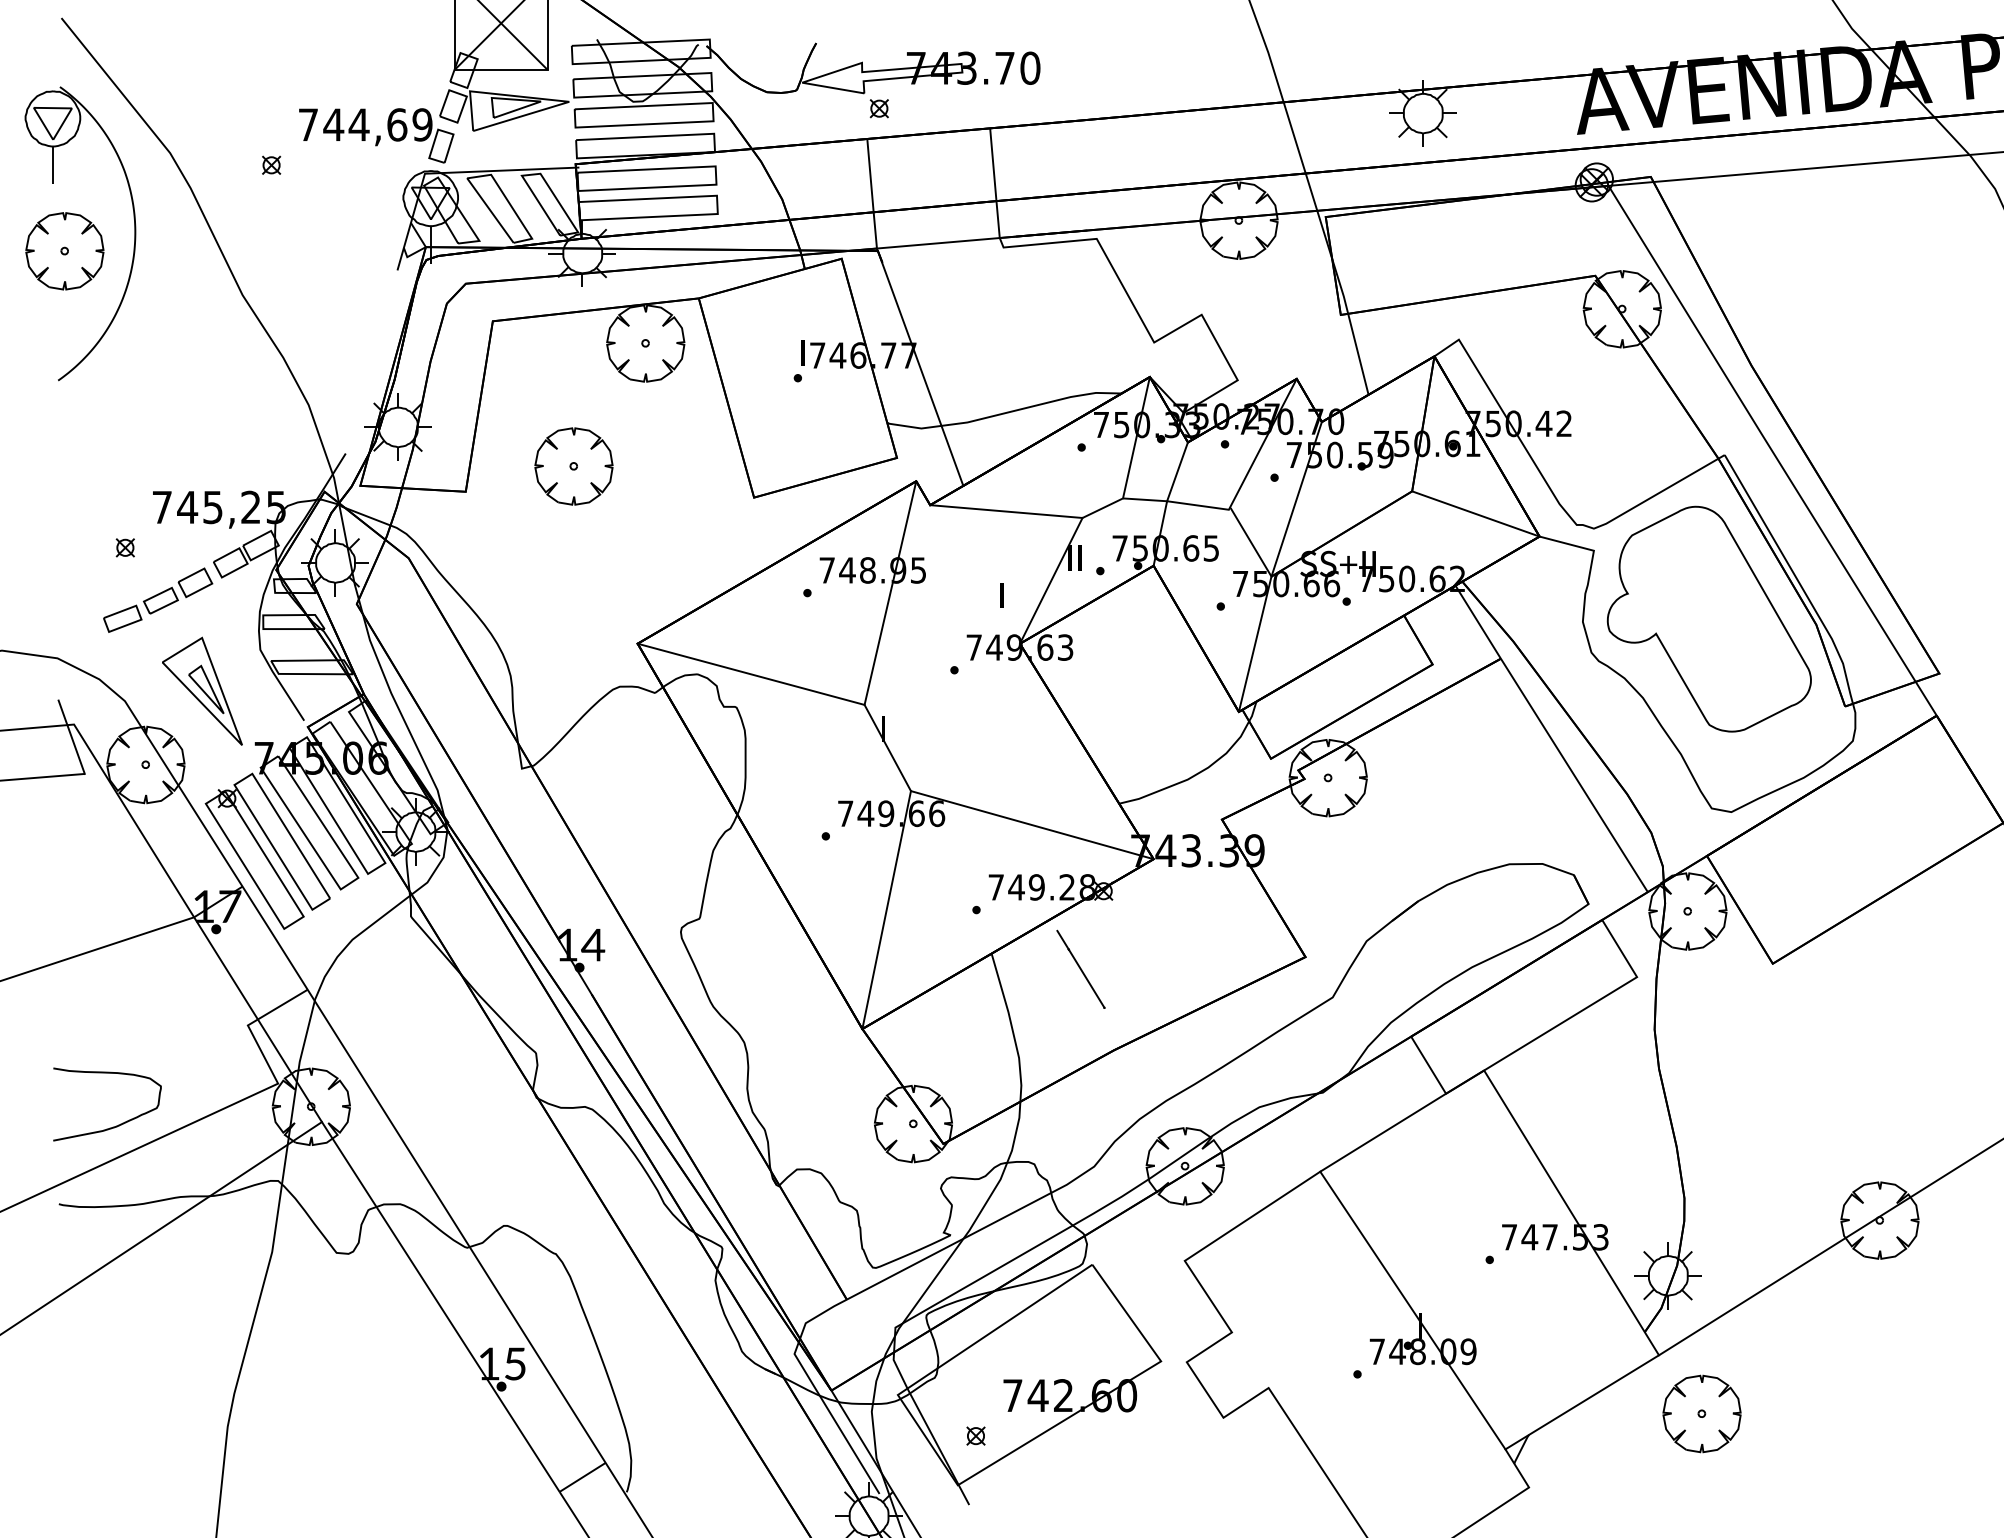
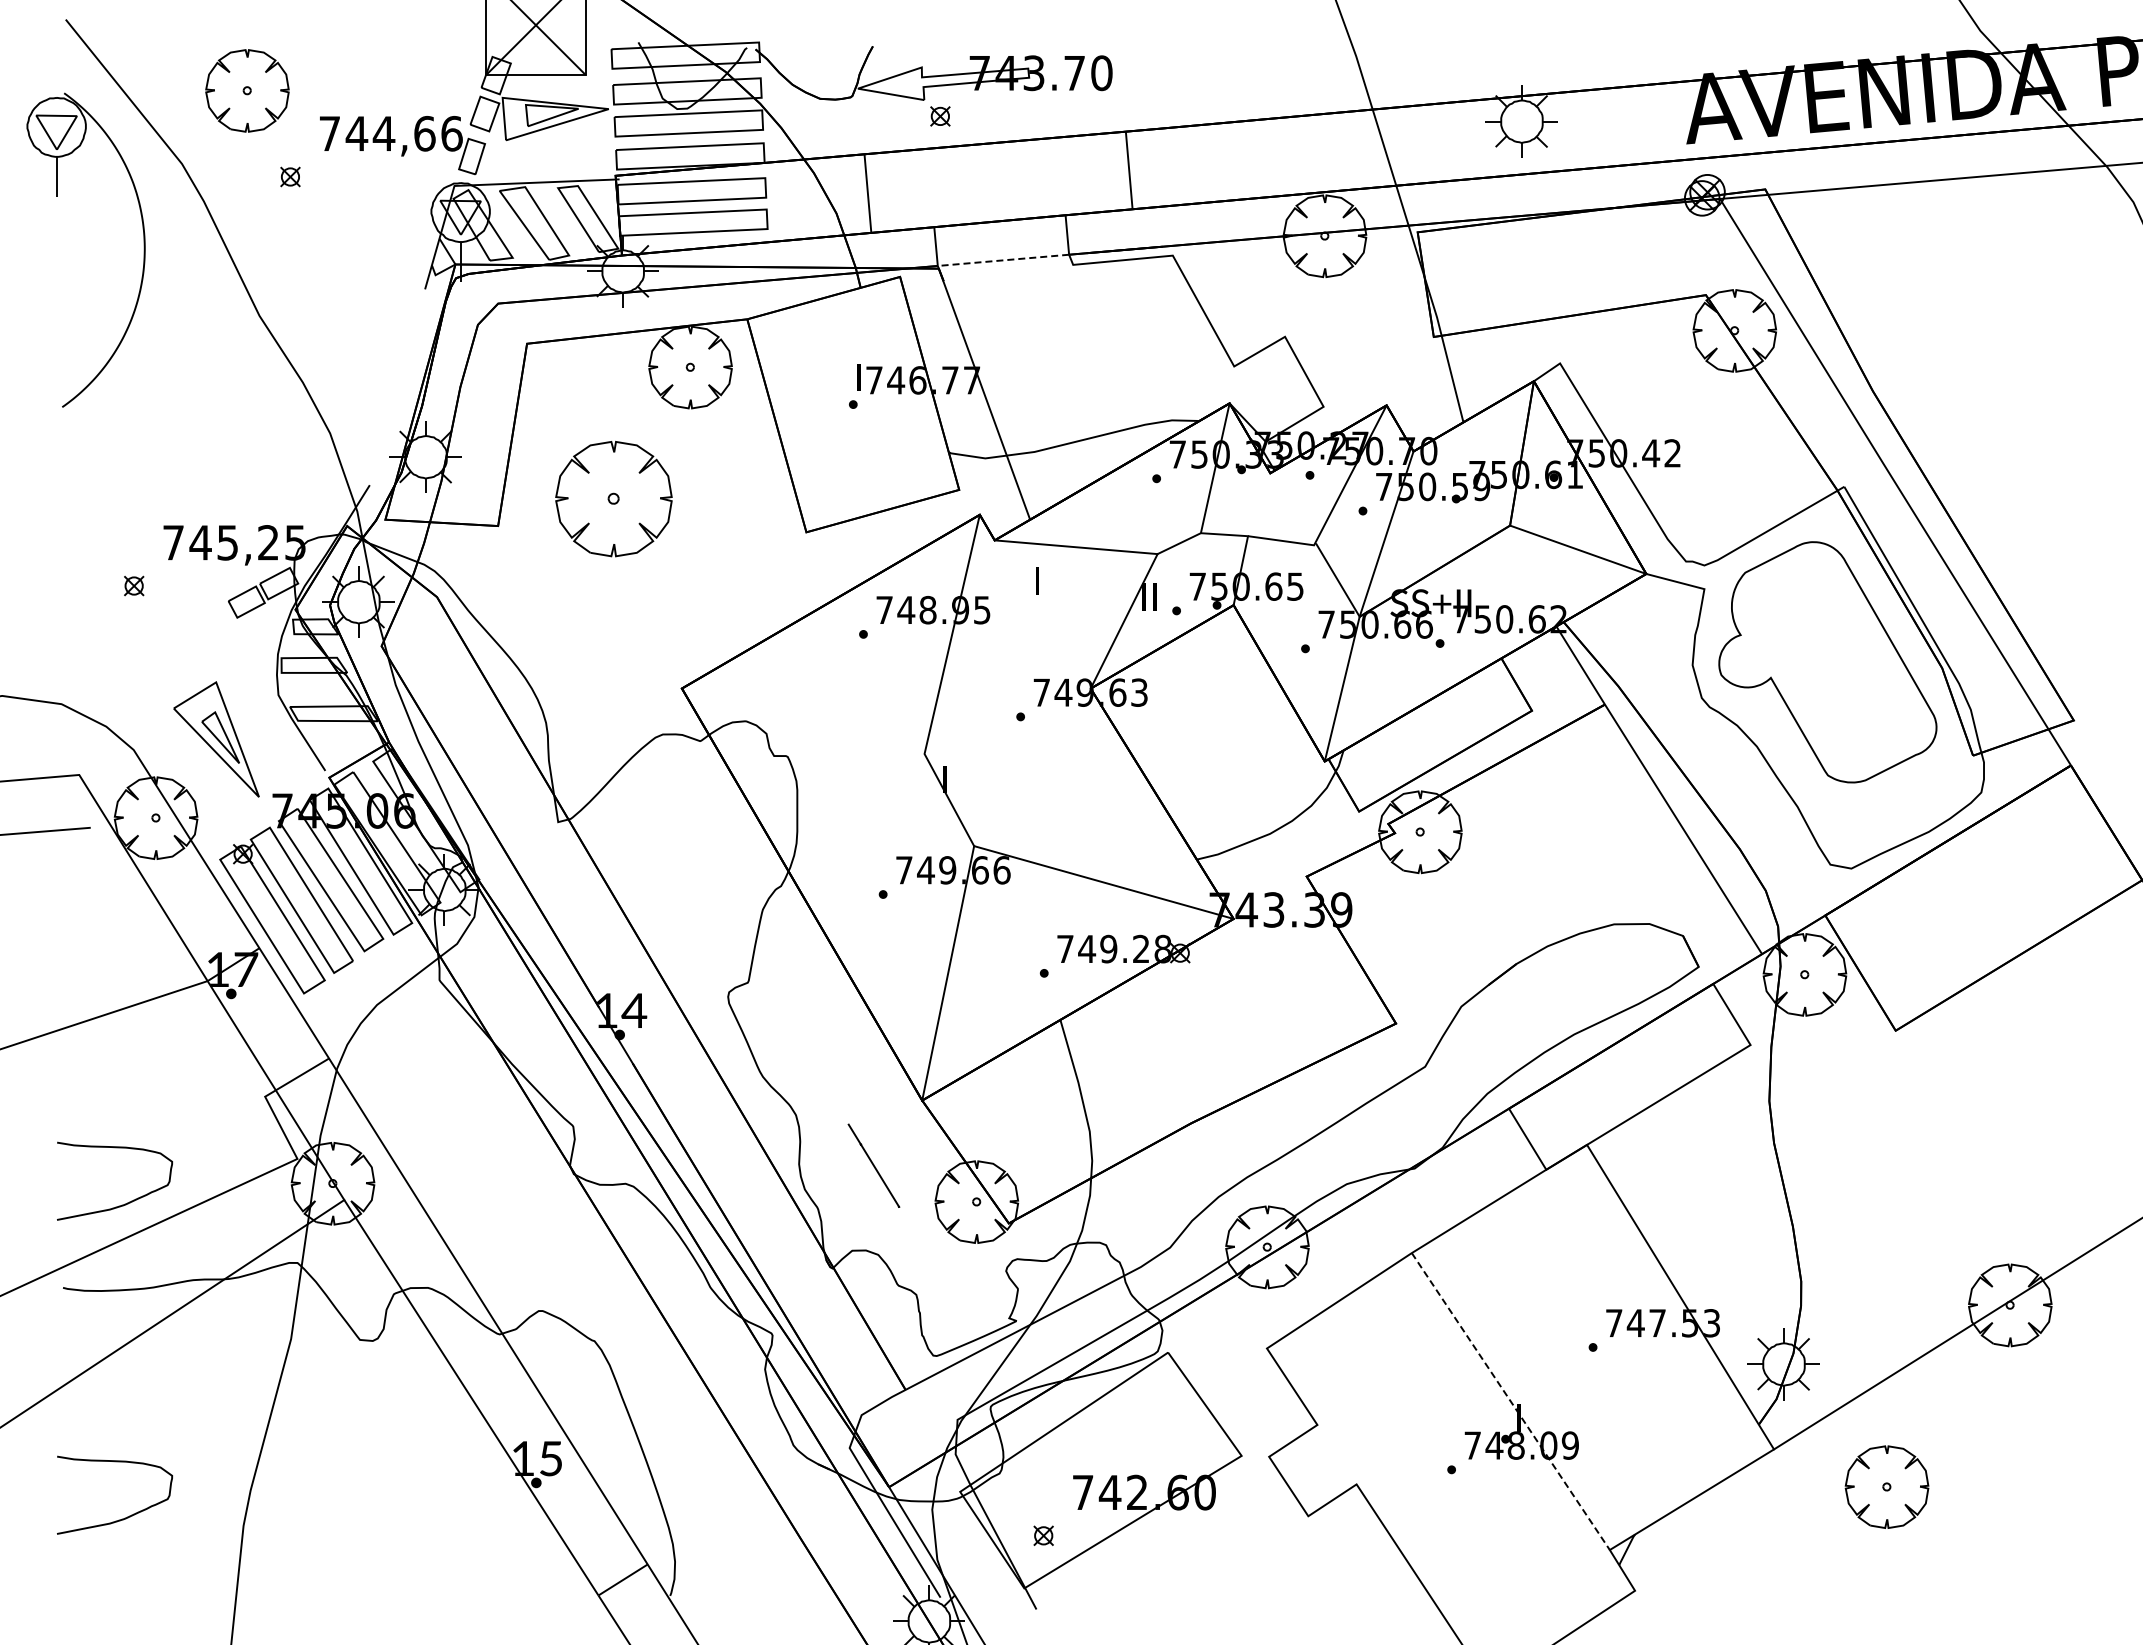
text: (422, 124) -> (451, 133), 744,69 -> 744,66
line: (992, 164) -> (1128, 170), moved
line: (870, 175) -> (867, 192), moved
line: (938, 243) -> (1003, 260), solid -> dashed
part: (64, 250) -> (247, 90), moved
part: (573, 465) -> (613, 498), size x1.4
line: (1177, 471) -> (1259, 504), removed
text: (1002, 595) -> (1037, 580), moved
part: (158, 599) -> (169, 641), removed
line: (750, 673) -> (802, 720), removed
line: (71, 737) -> (76, 788), removed
line: (1080, 969) -> (873, 1165), moved
line: (1413, 1310) -> (1511, 1401), solid -> dashed
part: (1701, 1413) -> (1886, 1486), moved
curve: (114, 1419) -> (122, 1518), added

